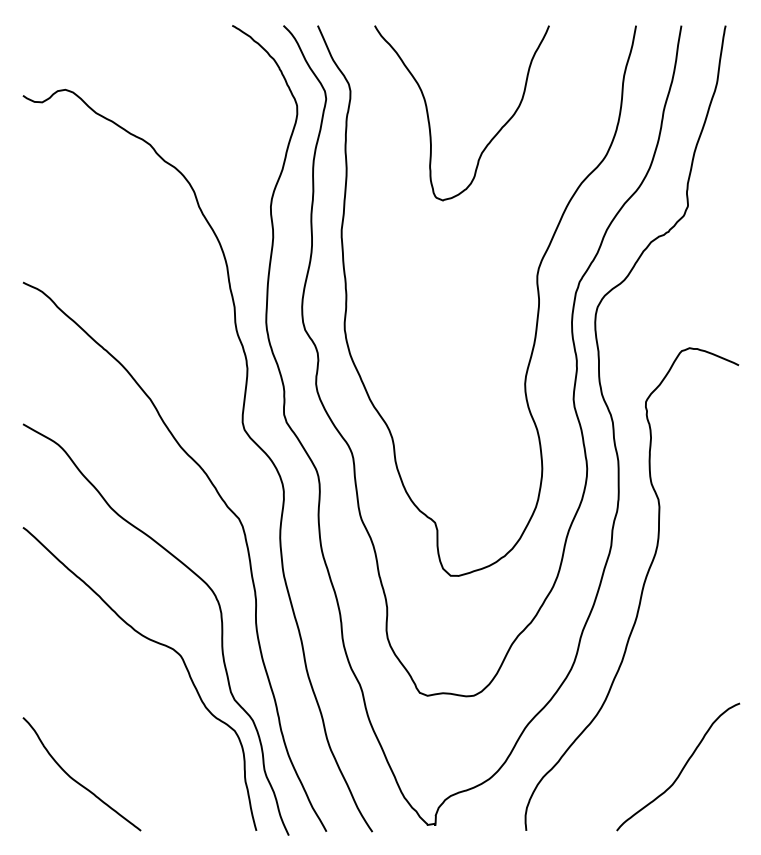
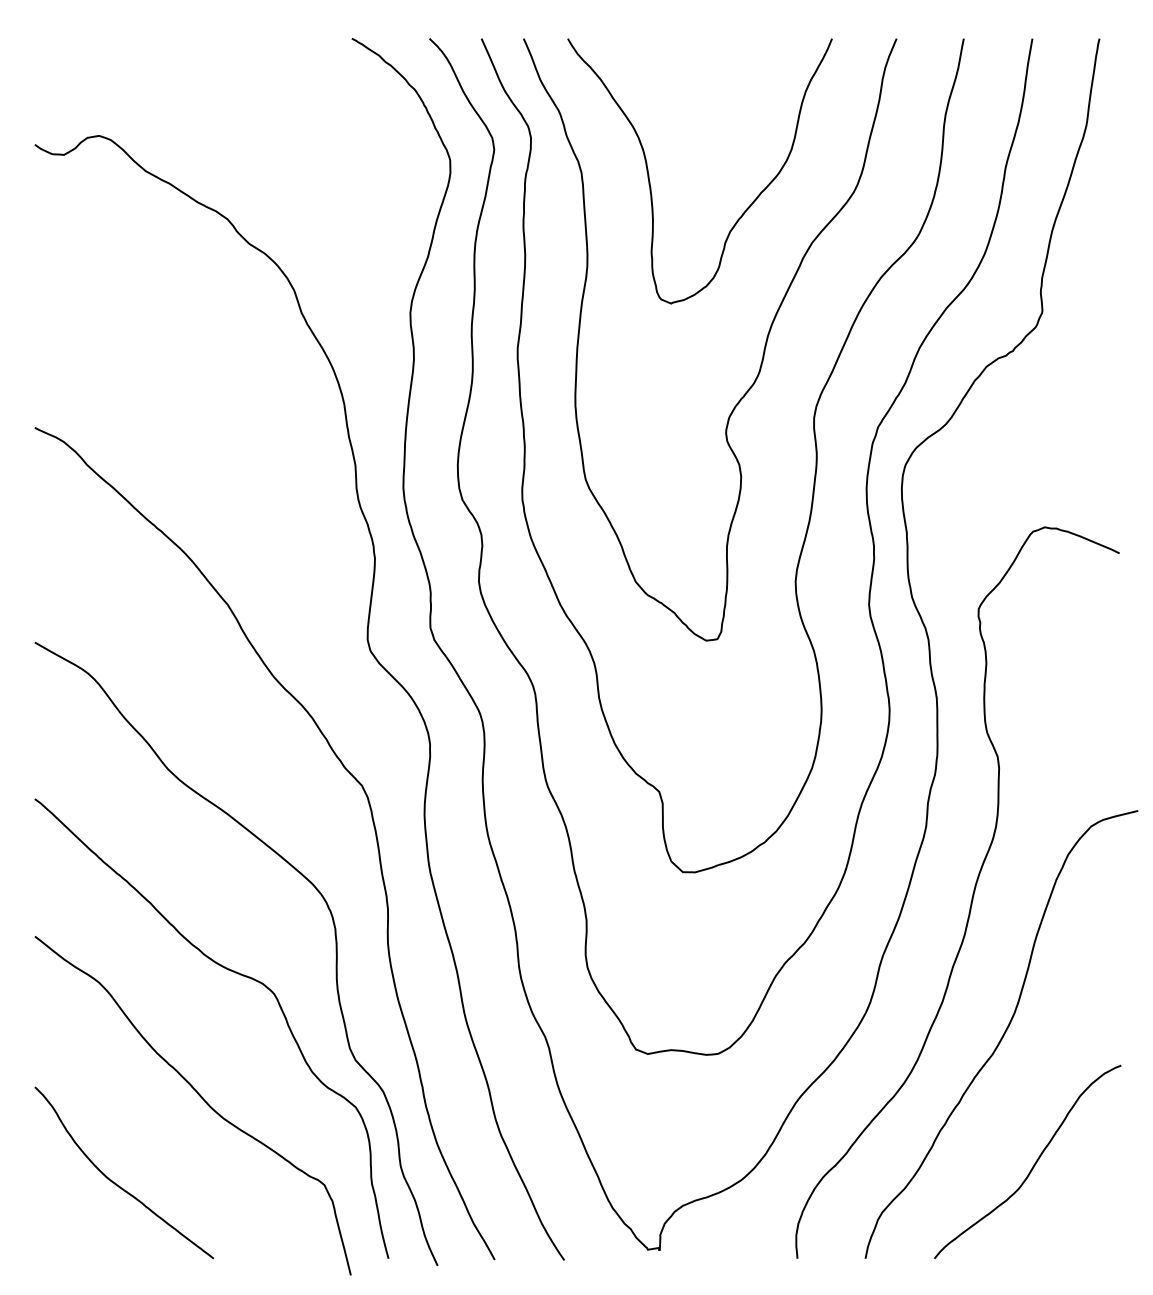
curve: (503, 230) -> (762, 349), added
curve: (661, 682) -> (1002, 1033), added
curve: (131, 724) -> (199, 1097), added

